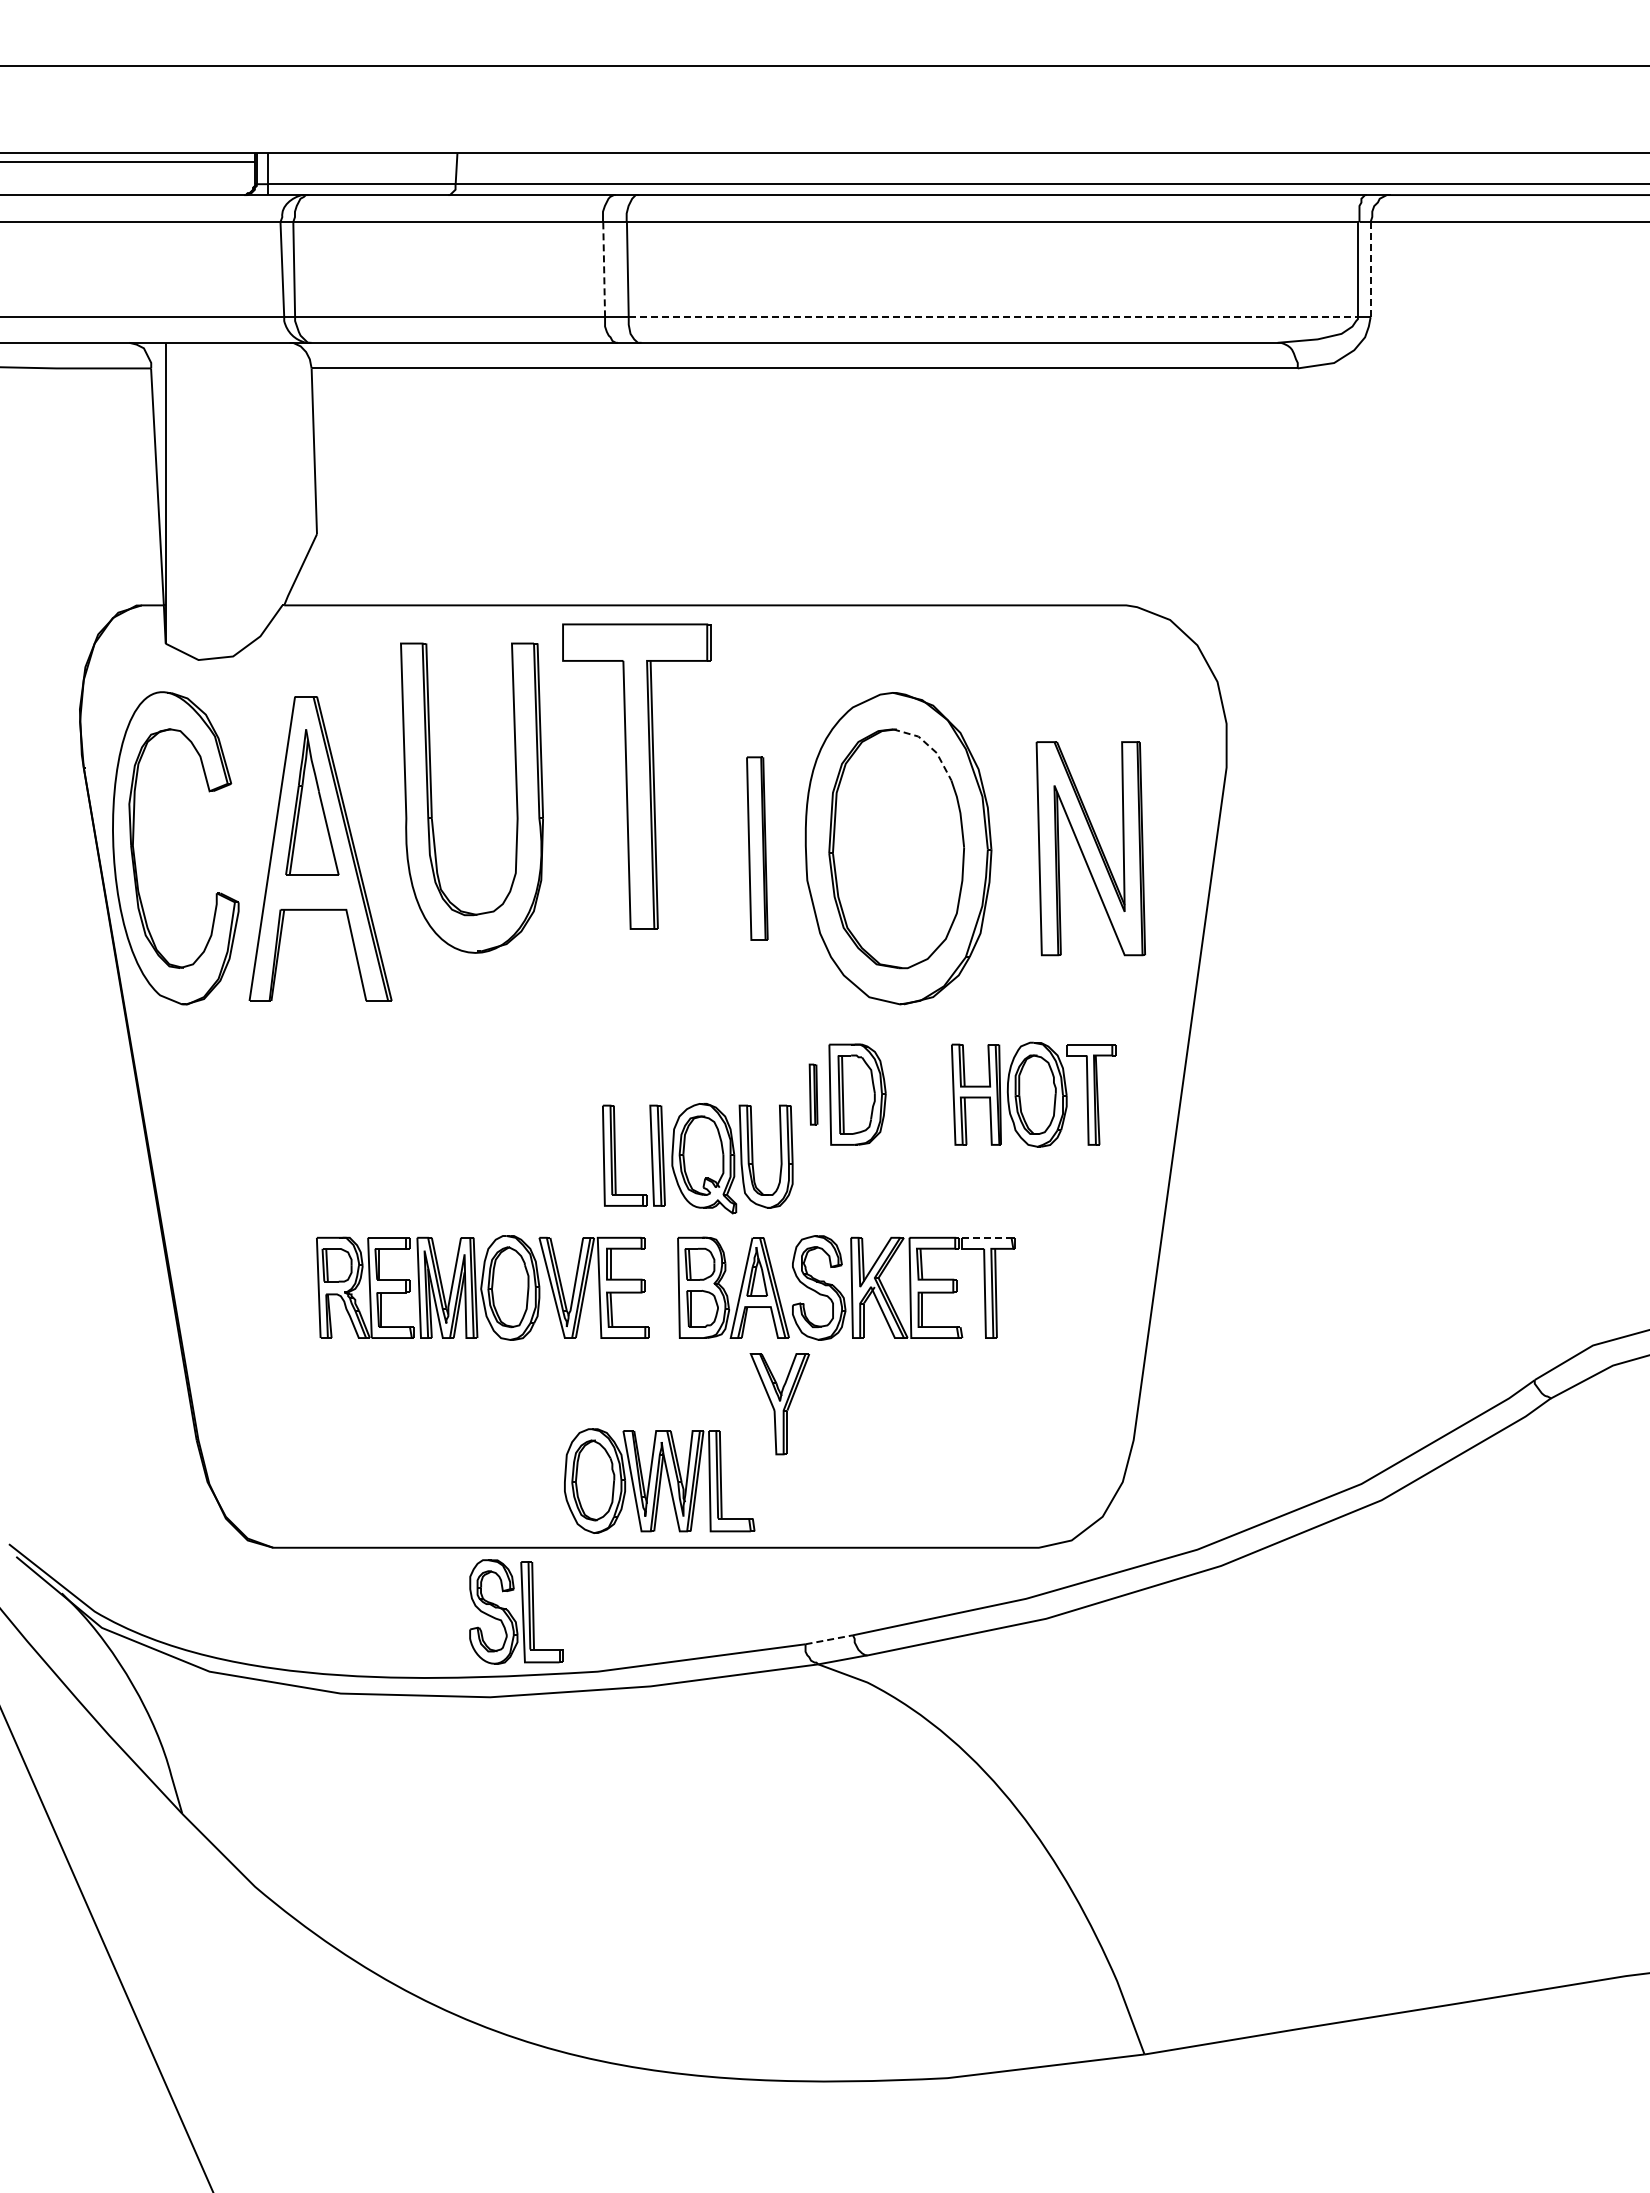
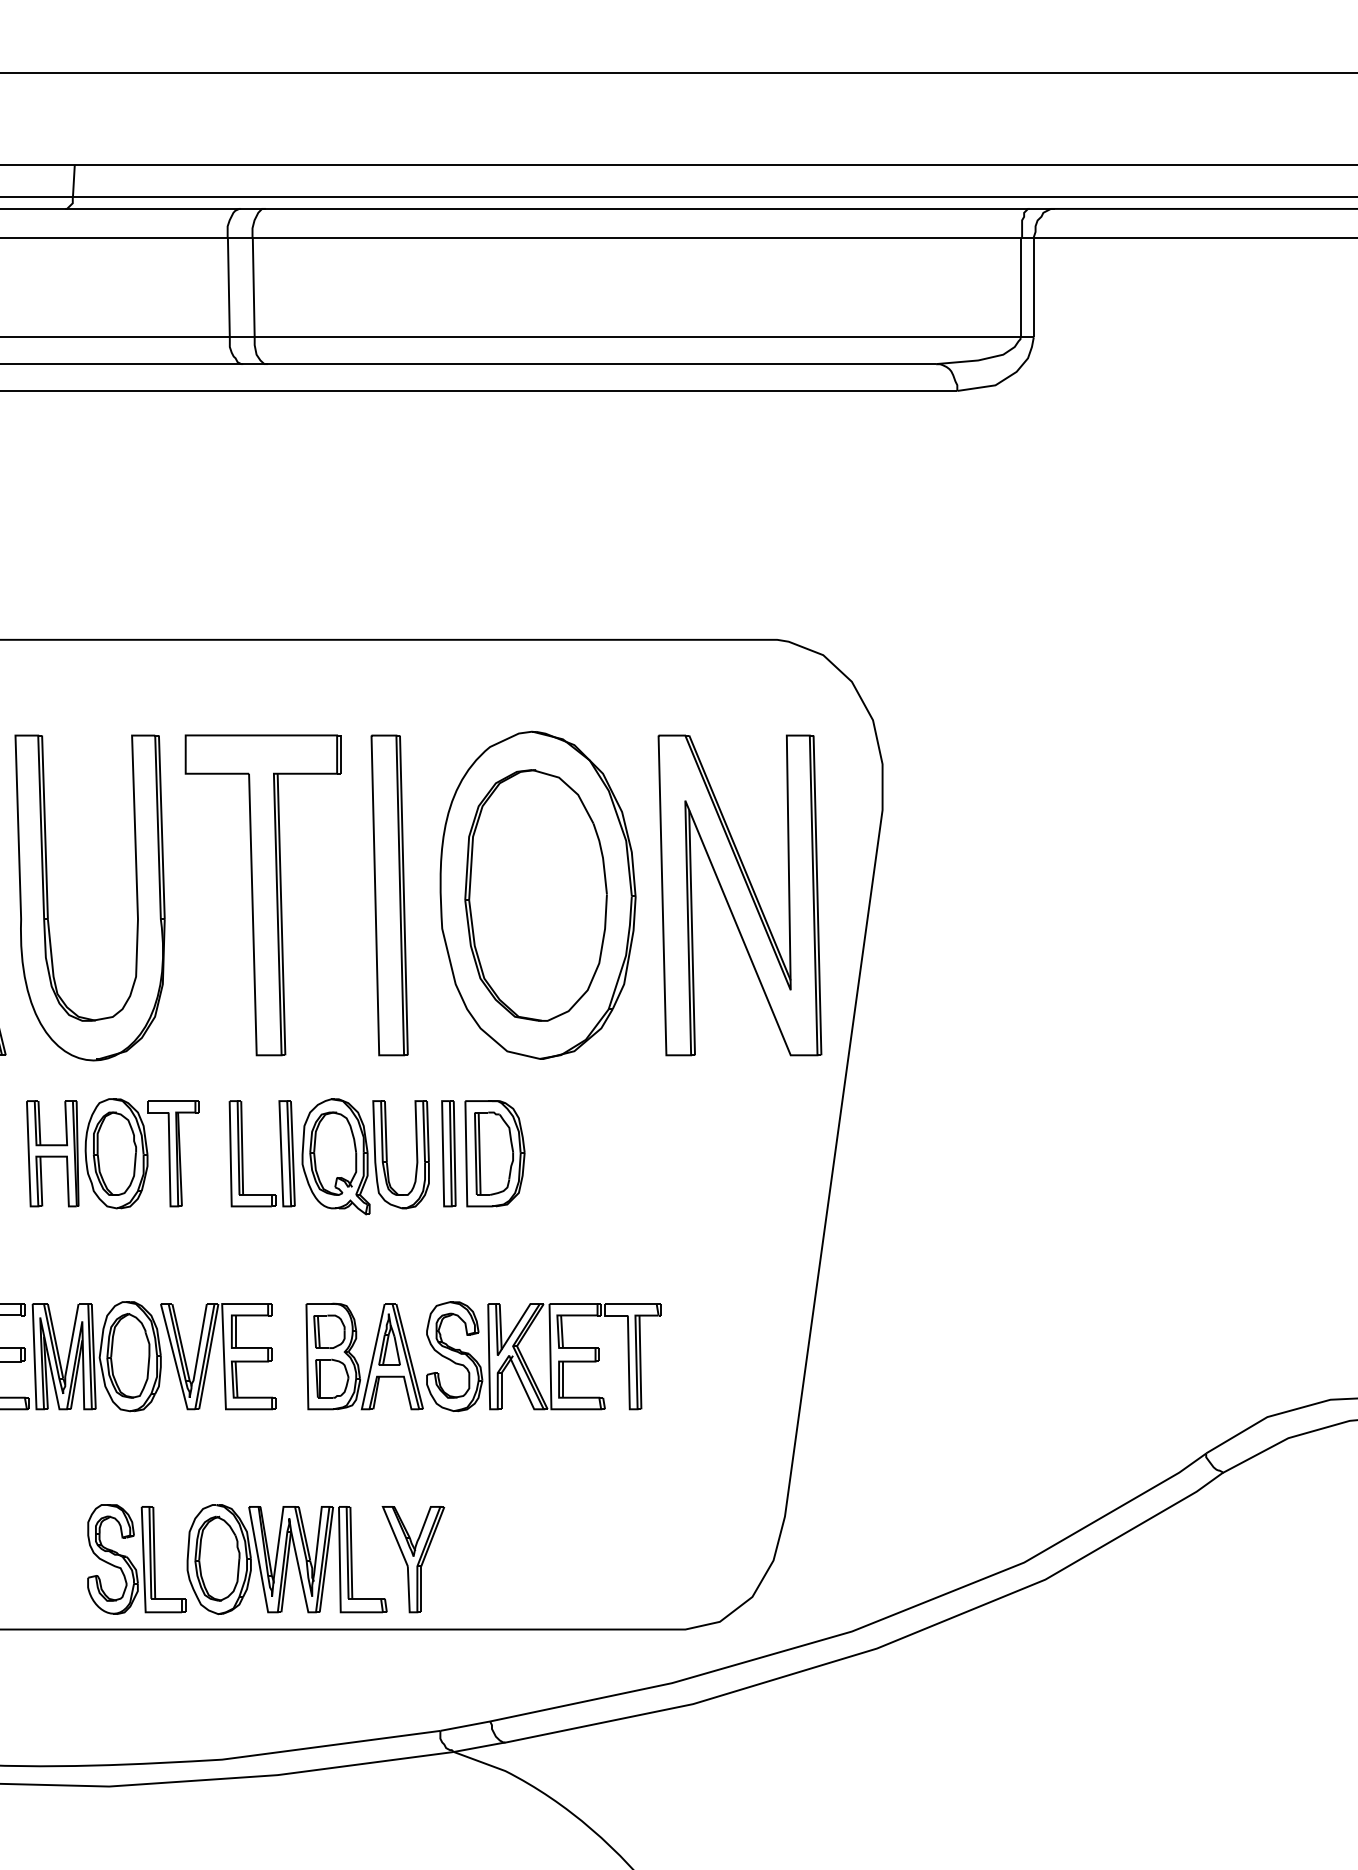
line: (604, 269) -> (229, 287), dashed -> solid
line: (1370, 270) -> (1033, 288), dashed -> solid
line: (993, 317) -> (637, 337), dashed -> solid
line: (929, 746) -> (570, 788), dashed -> solid
part: (636, 776) -> (262, 895), moved
part: (432, 797) -> (48, 897), moved
part: (757, 848) -> (389, 895), size x1.67
part: (1090, 848) -> (739, 895), size x1.43
part: (813, 1094) -> (448, 1153), size x1.67
part: (1033, 1094) -> (112, 1153), moved
part: (697, 1158) -> (328, 1156), moved
line: (986, 1237) -> (630, 1303), dashed -> solid
part: (779, 1404) -> (413, 1559), moved
part: (516, 1611) -> (136, 1558), moved
line: (829, 1639) -> (465, 1725), dashed -> solid

